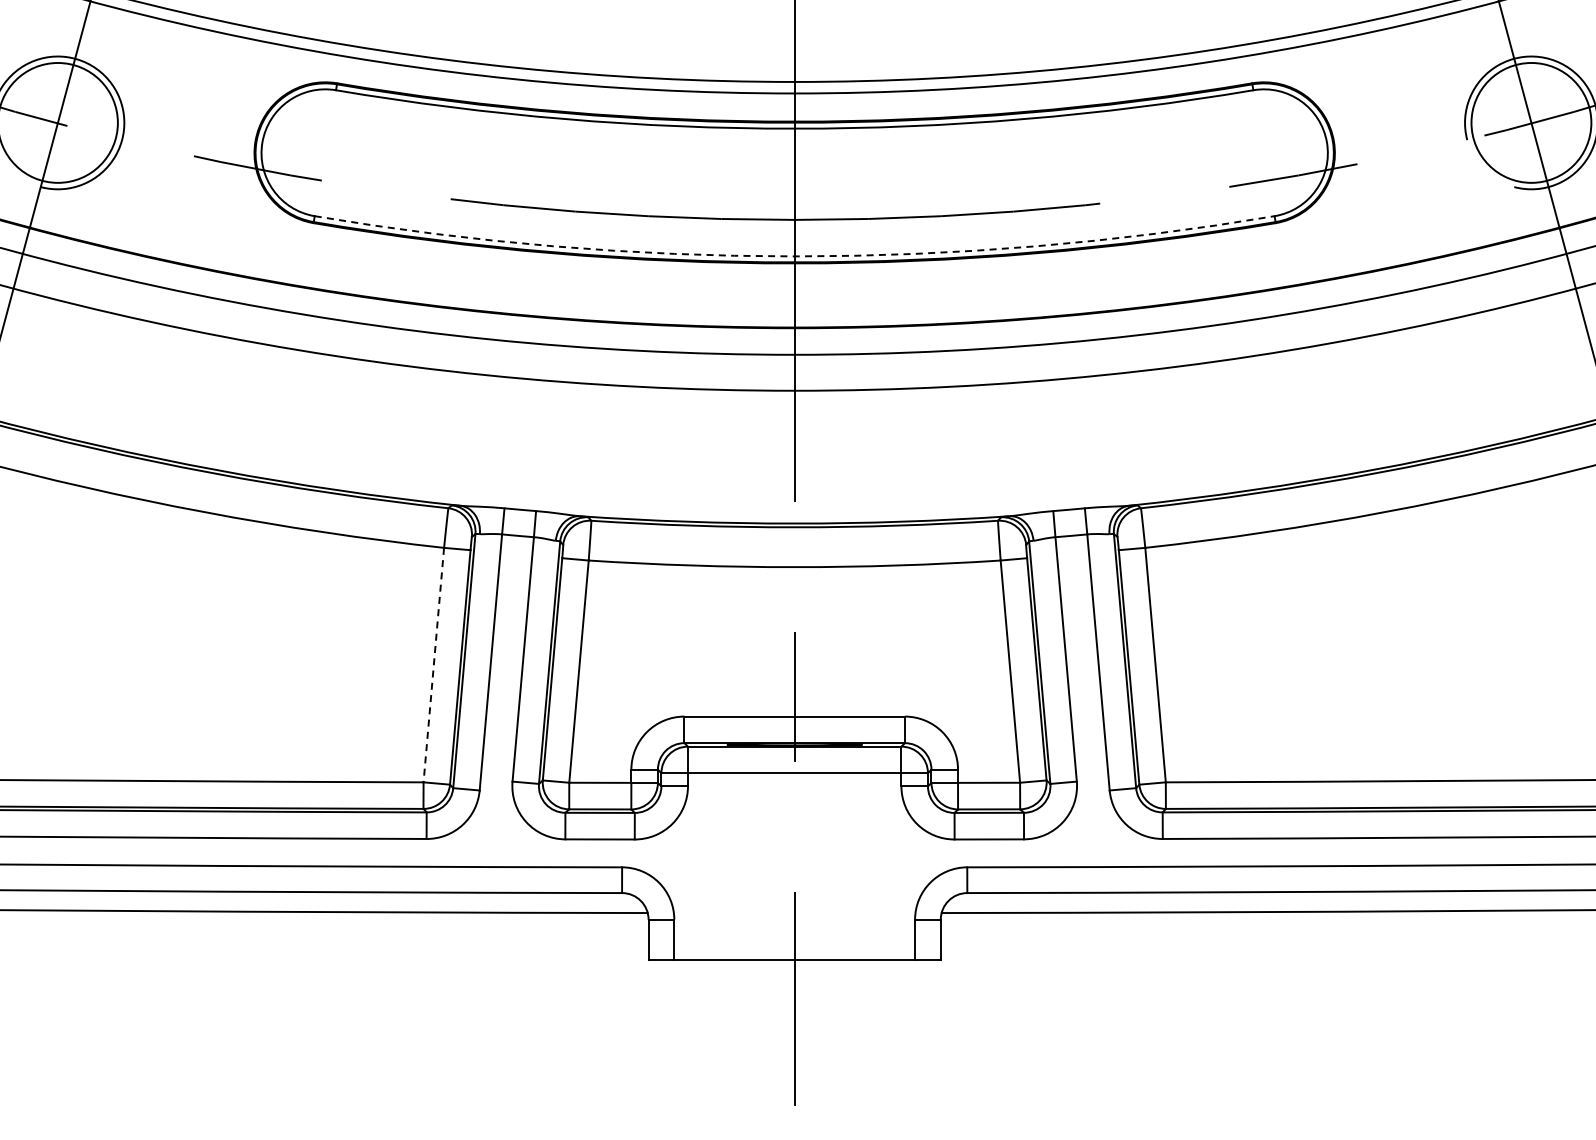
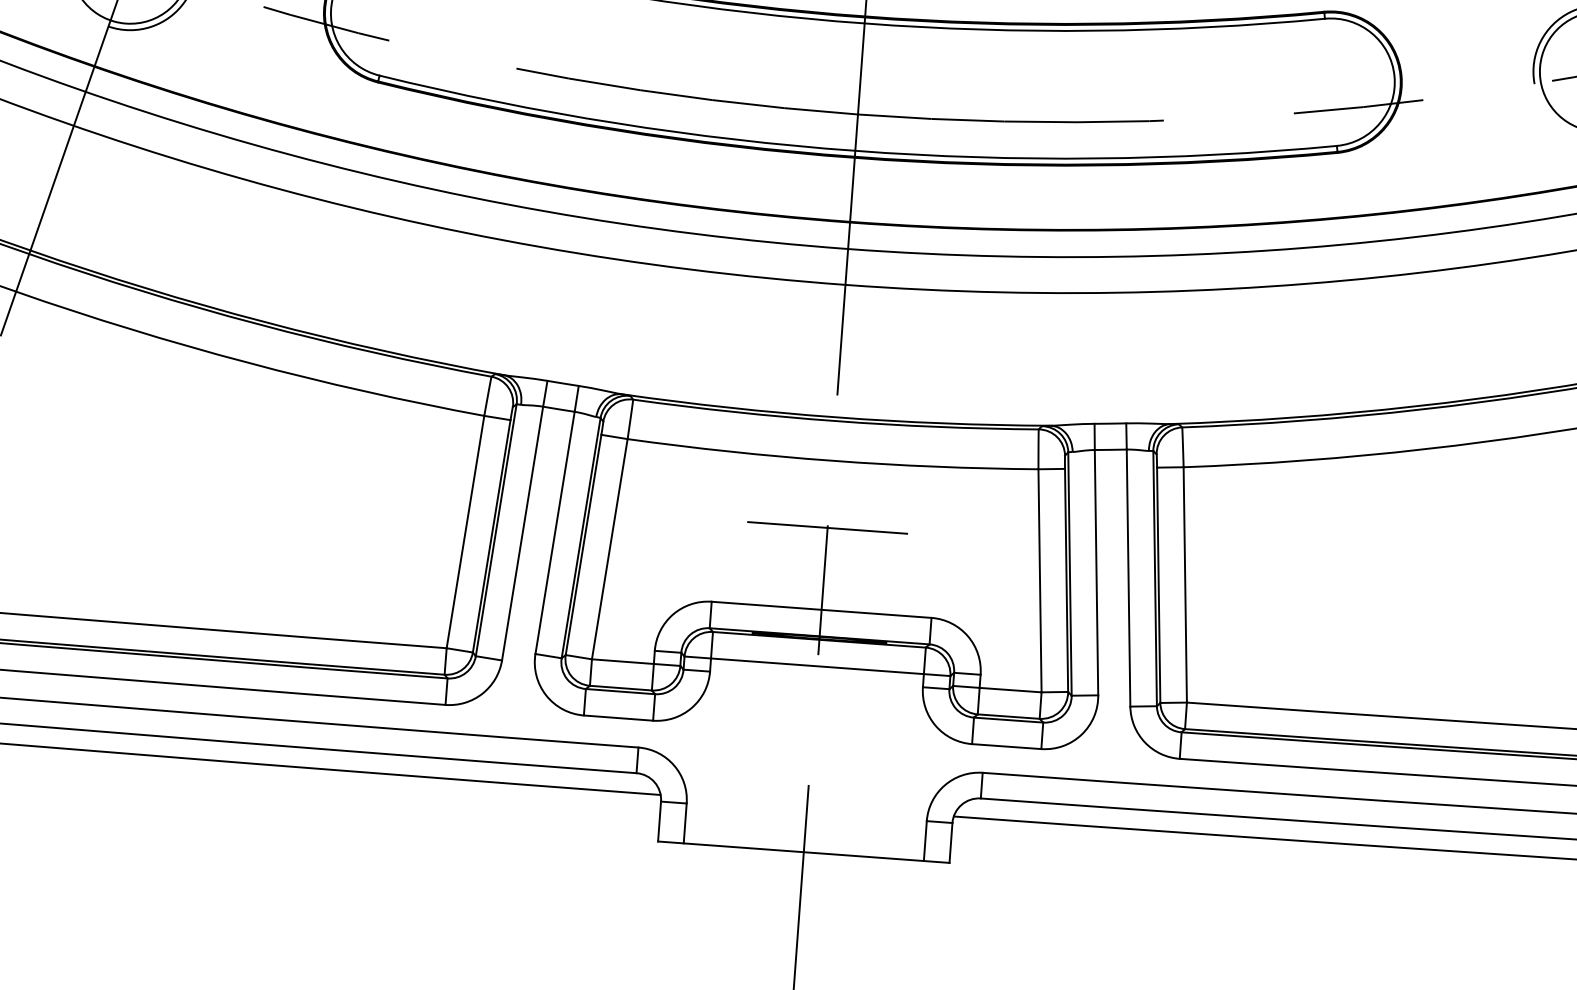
arc: (794, 256) -> (855, 150), dashed -> solid
line: (794, 634) -> (827, 527), added
line: (433, 665) -> (465, 532), dashed -> solid

